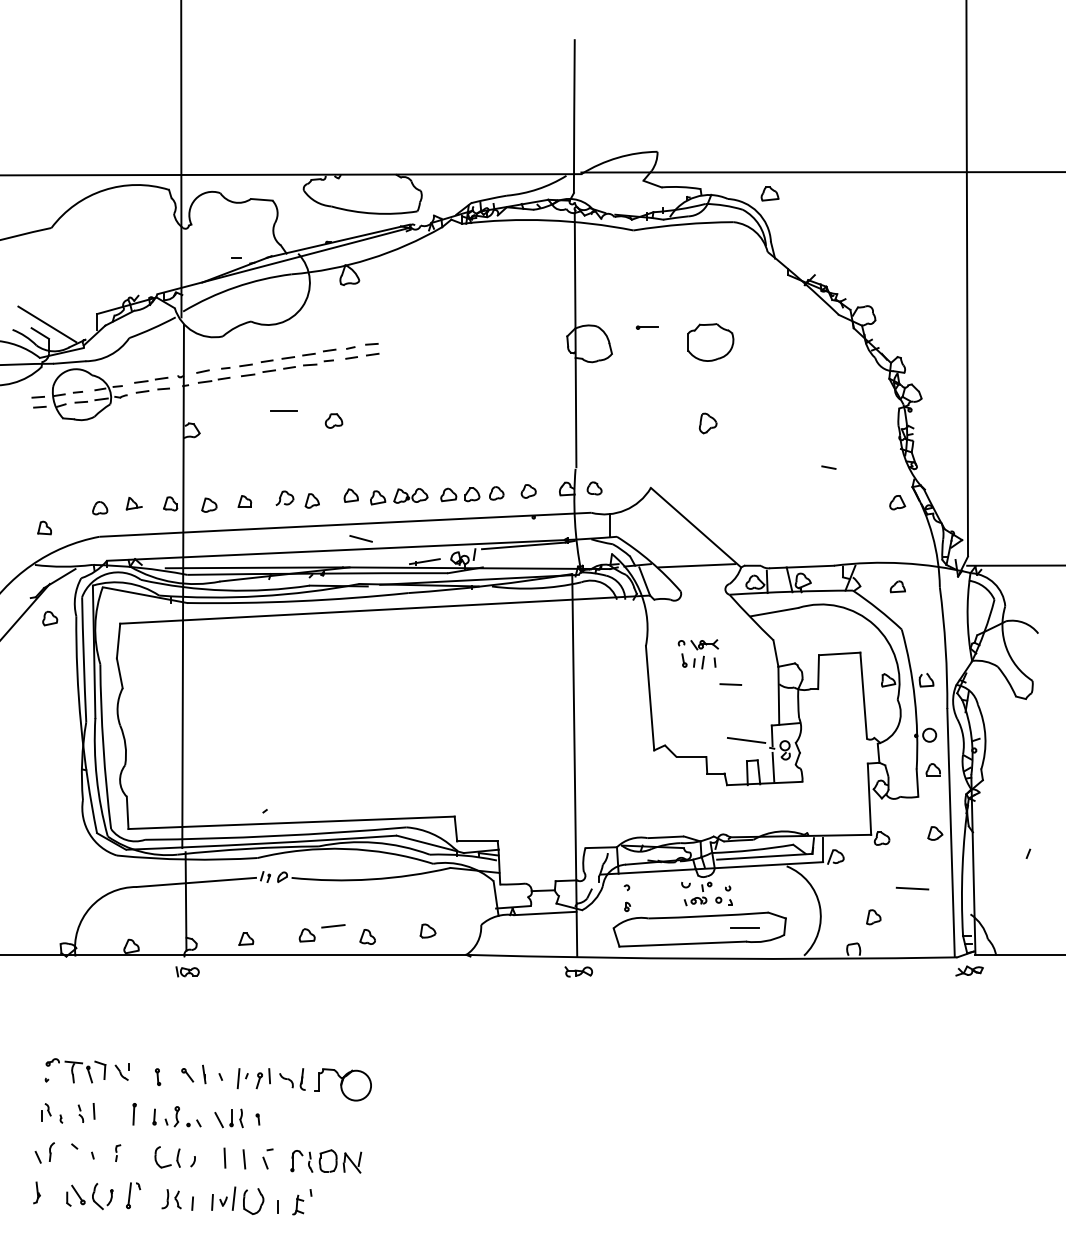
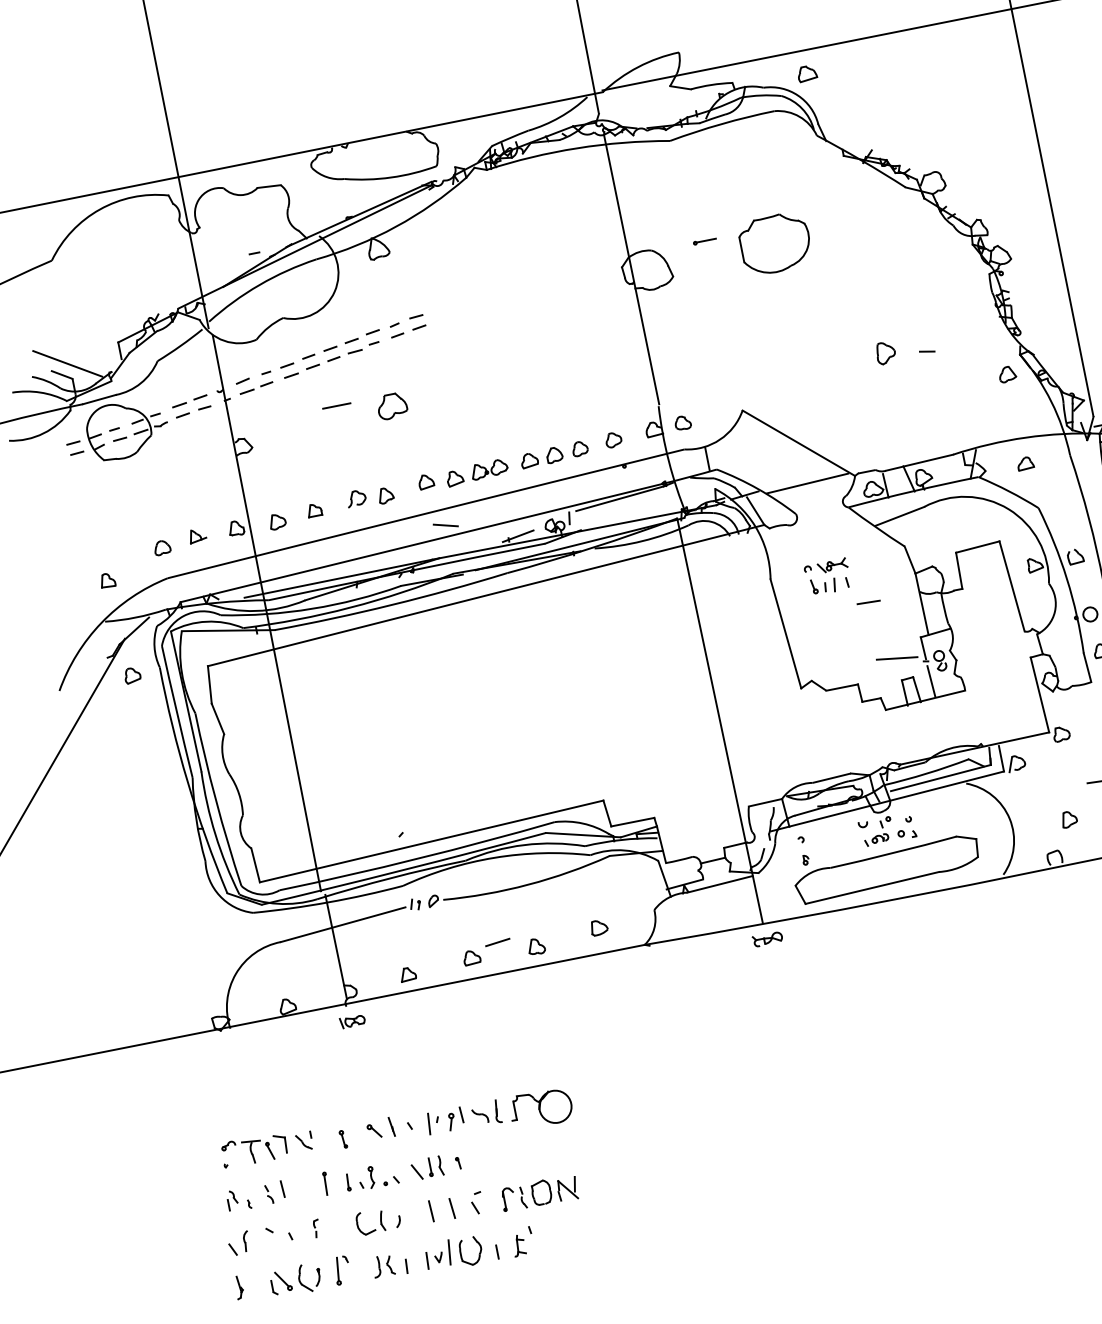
part: (710, 342) -> (775, 243), size x1.4
part: (333, 420) -> (391, 405), size x1.6
part: (707, 423) -> (885, 353), moved
line: (745, 928) -> (935, 858), removed

